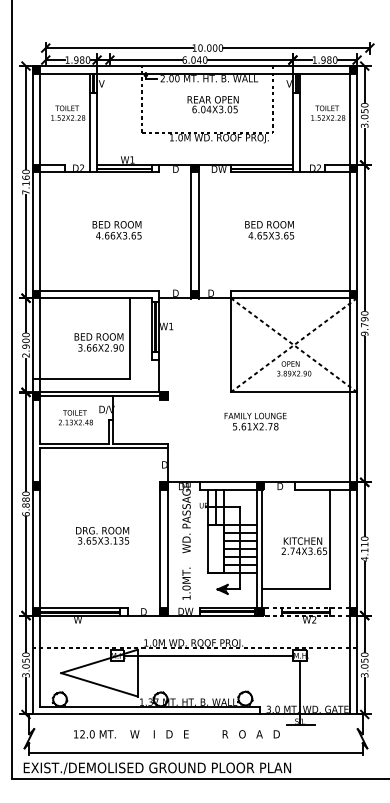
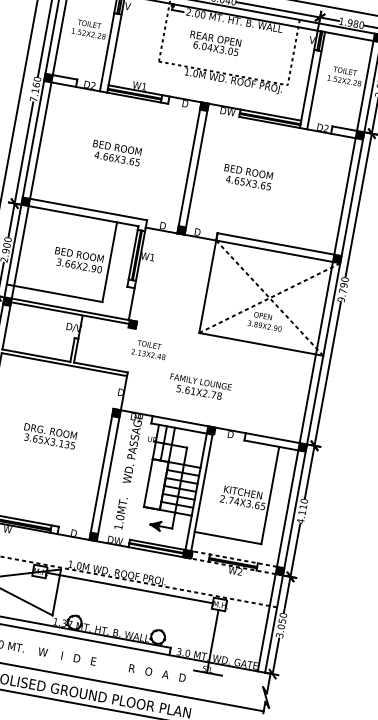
text: (212, 104) -> (214, 43), moved
text: (269, 230) -> (247, 177), moved
text: (75, 417) -> (149, 349), moved
text: (255, 421) -> (200, 387), moved
text: (102, 535) -> (49, 435), moved

